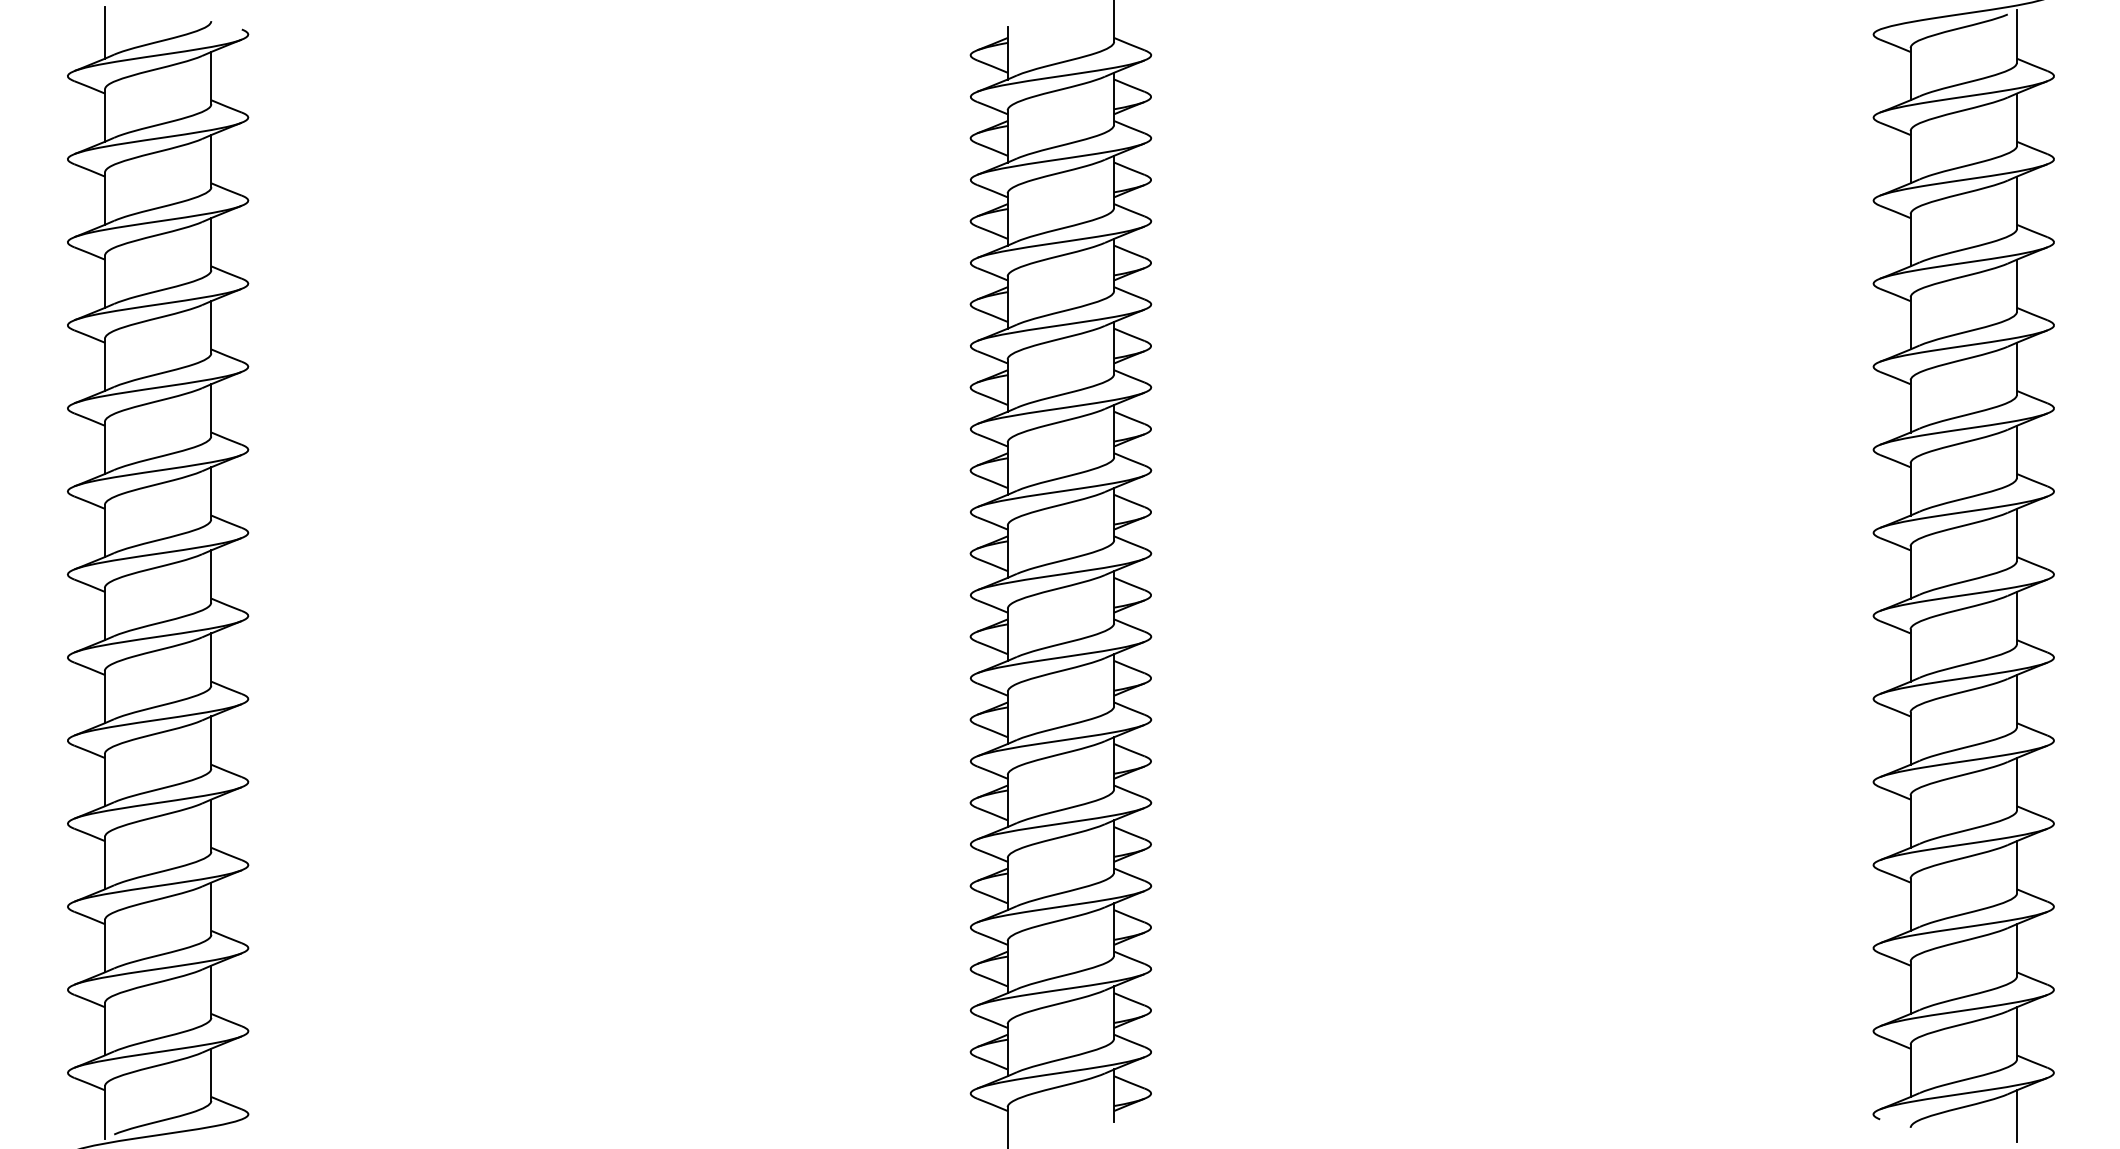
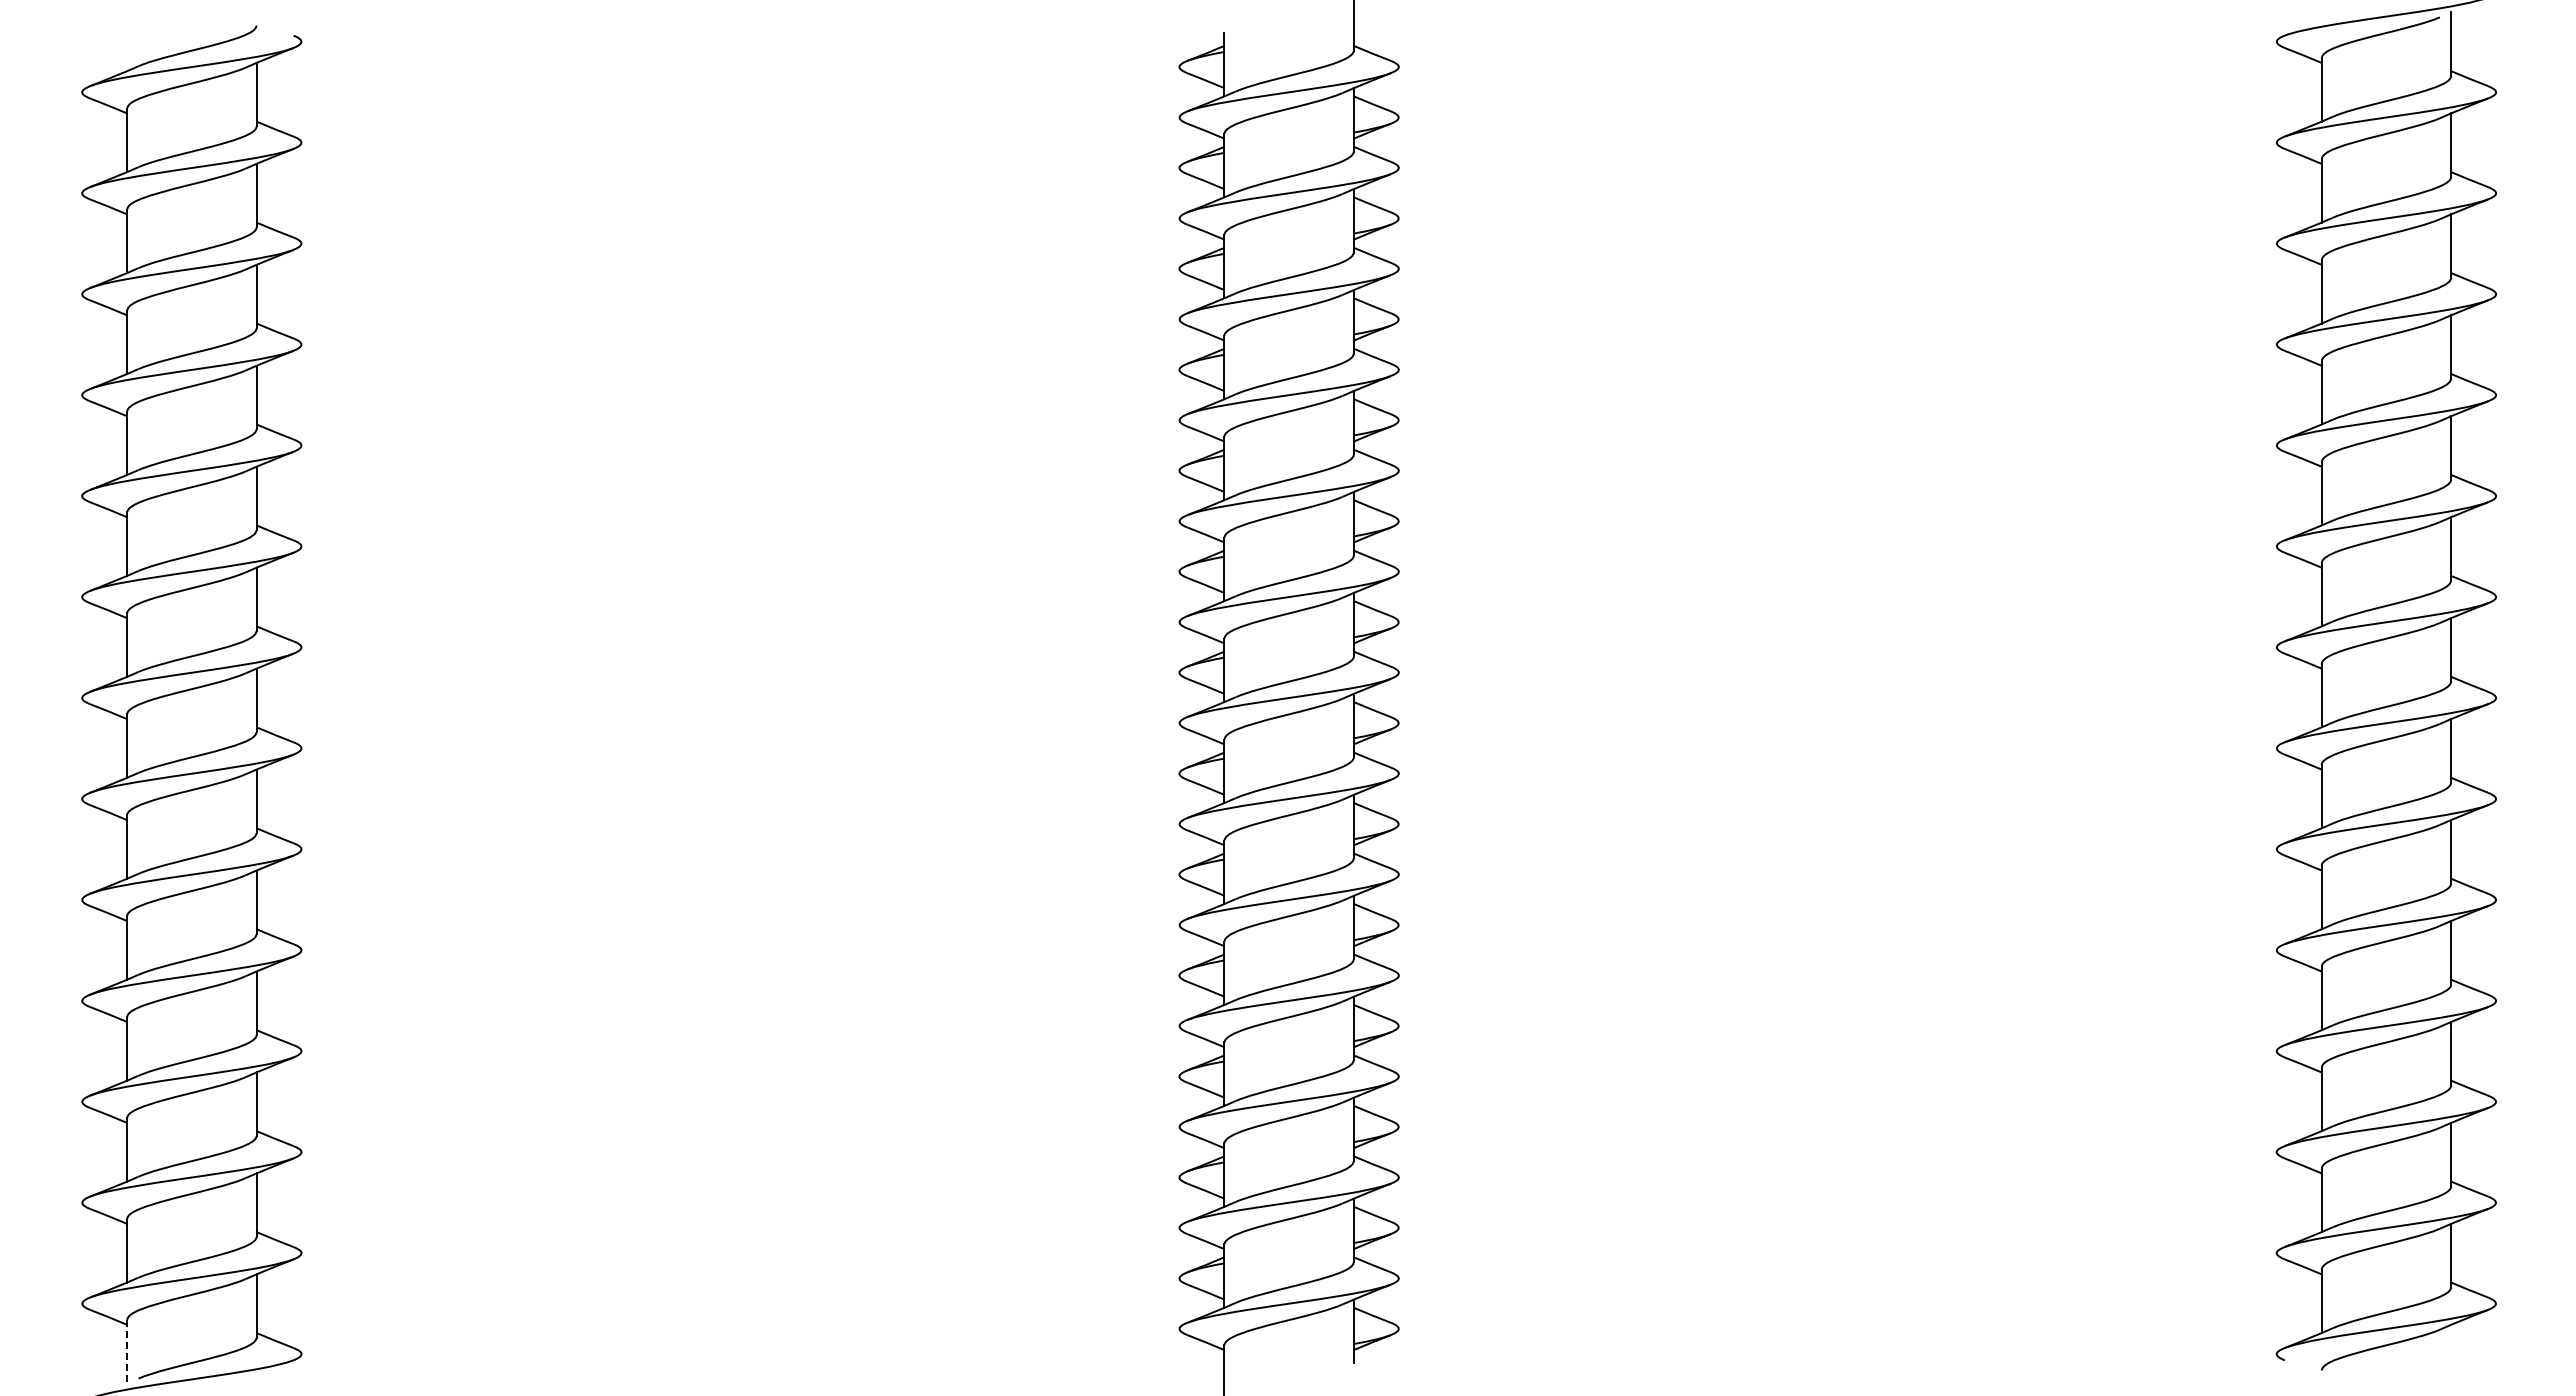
line: (105, 32) -> (127, 39), removed
line: (105, 1112) -> (127, 1351), solid -> dashed
line: (2017, 1116) -> (2451, 1356), removed

